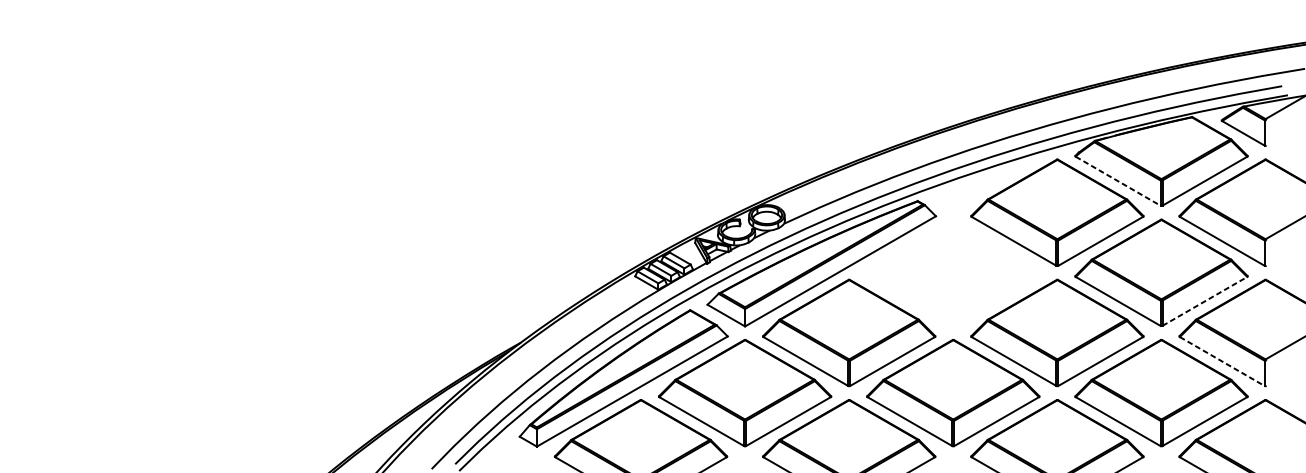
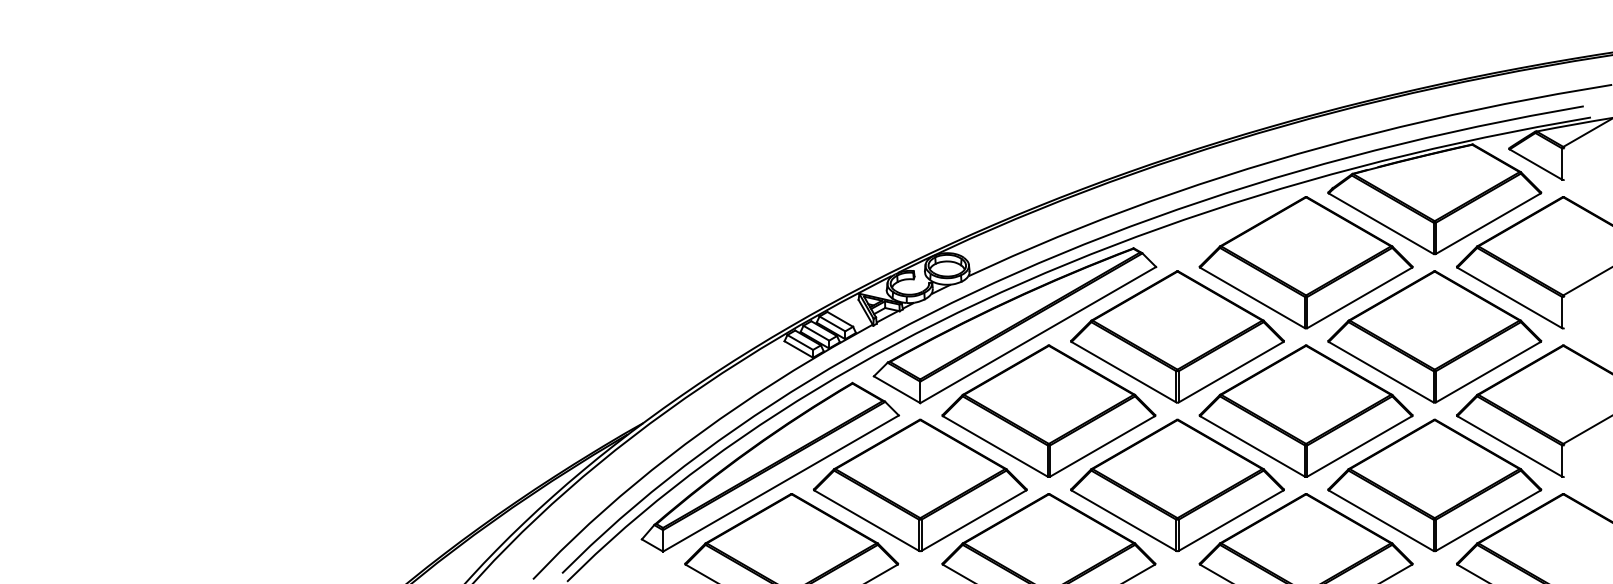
line: (1118, 181) -> (1381, 223), dashed -> solid
part: (953, 272) -> (1177, 336), added
line: (1205, 300) -> (1488, 371), dashed -> solid
line: (1222, 361) -> (1510, 446), dashed -> solid

